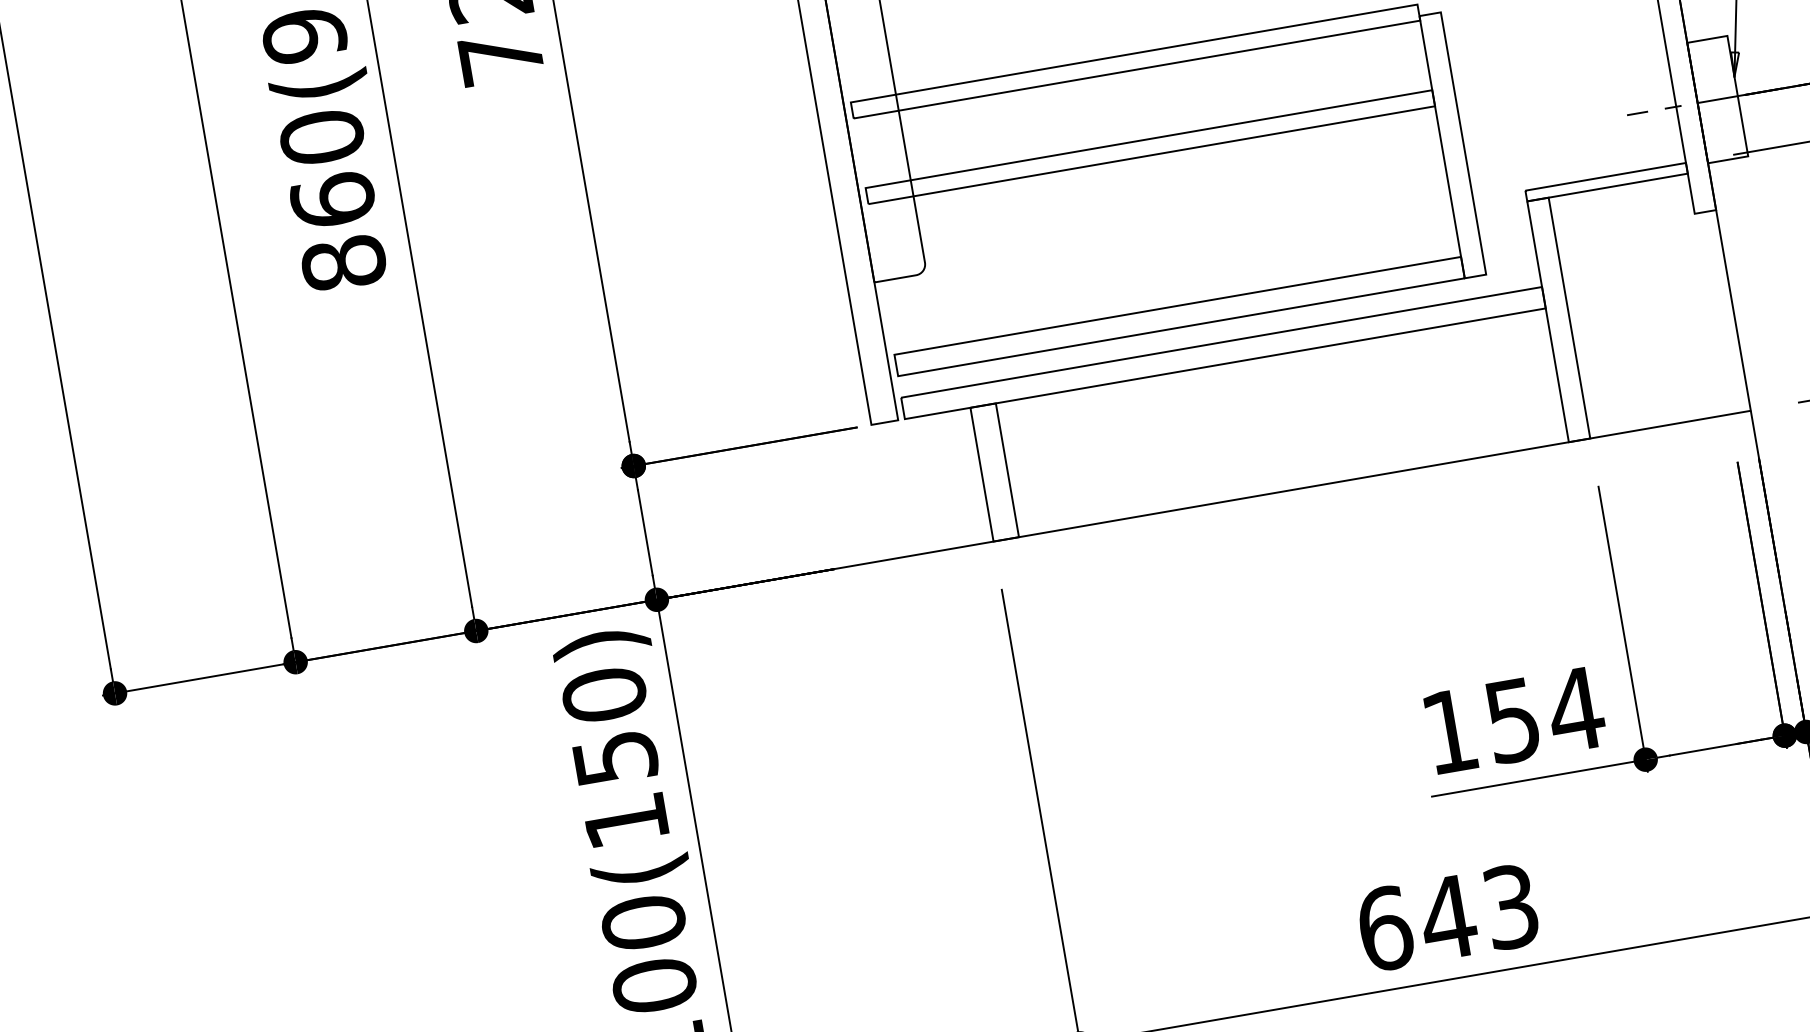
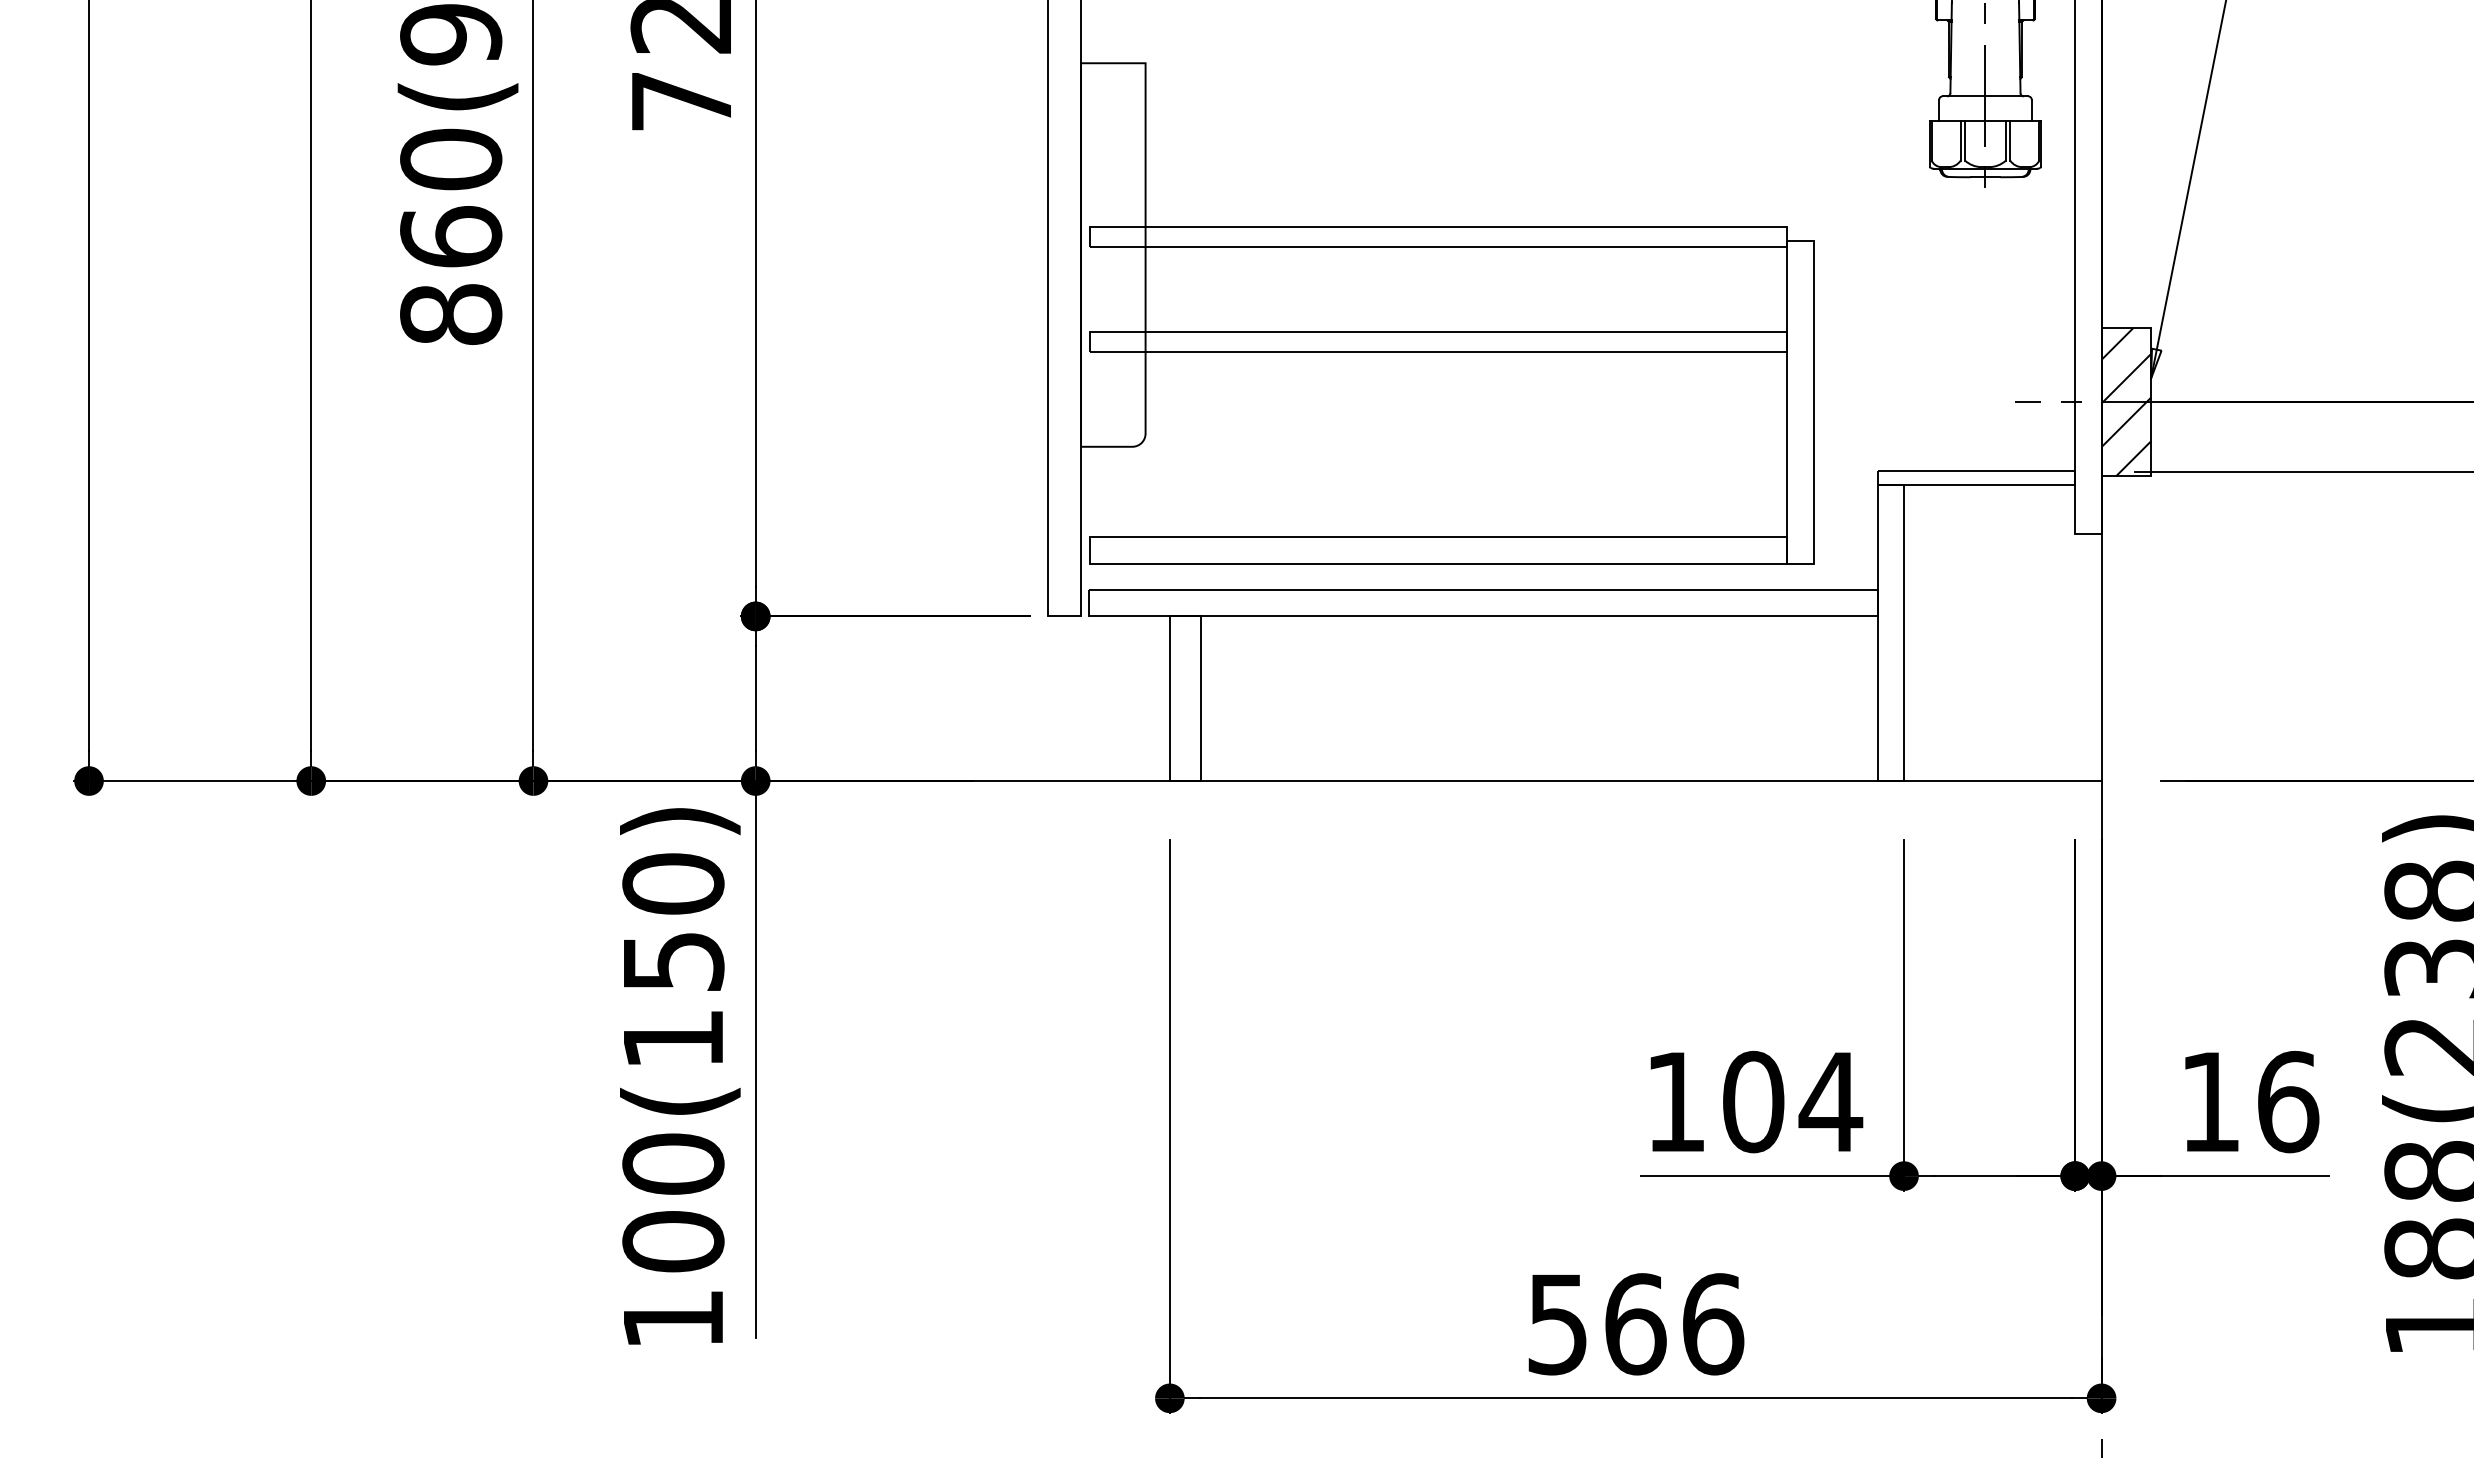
hatch: (1717, 99) -> (2126, 402), added
text: (1512, 720) -> (1753, 1101), 154 -> 104
text: (1449, 917) -> (1636, 1324), 643 -> 566

